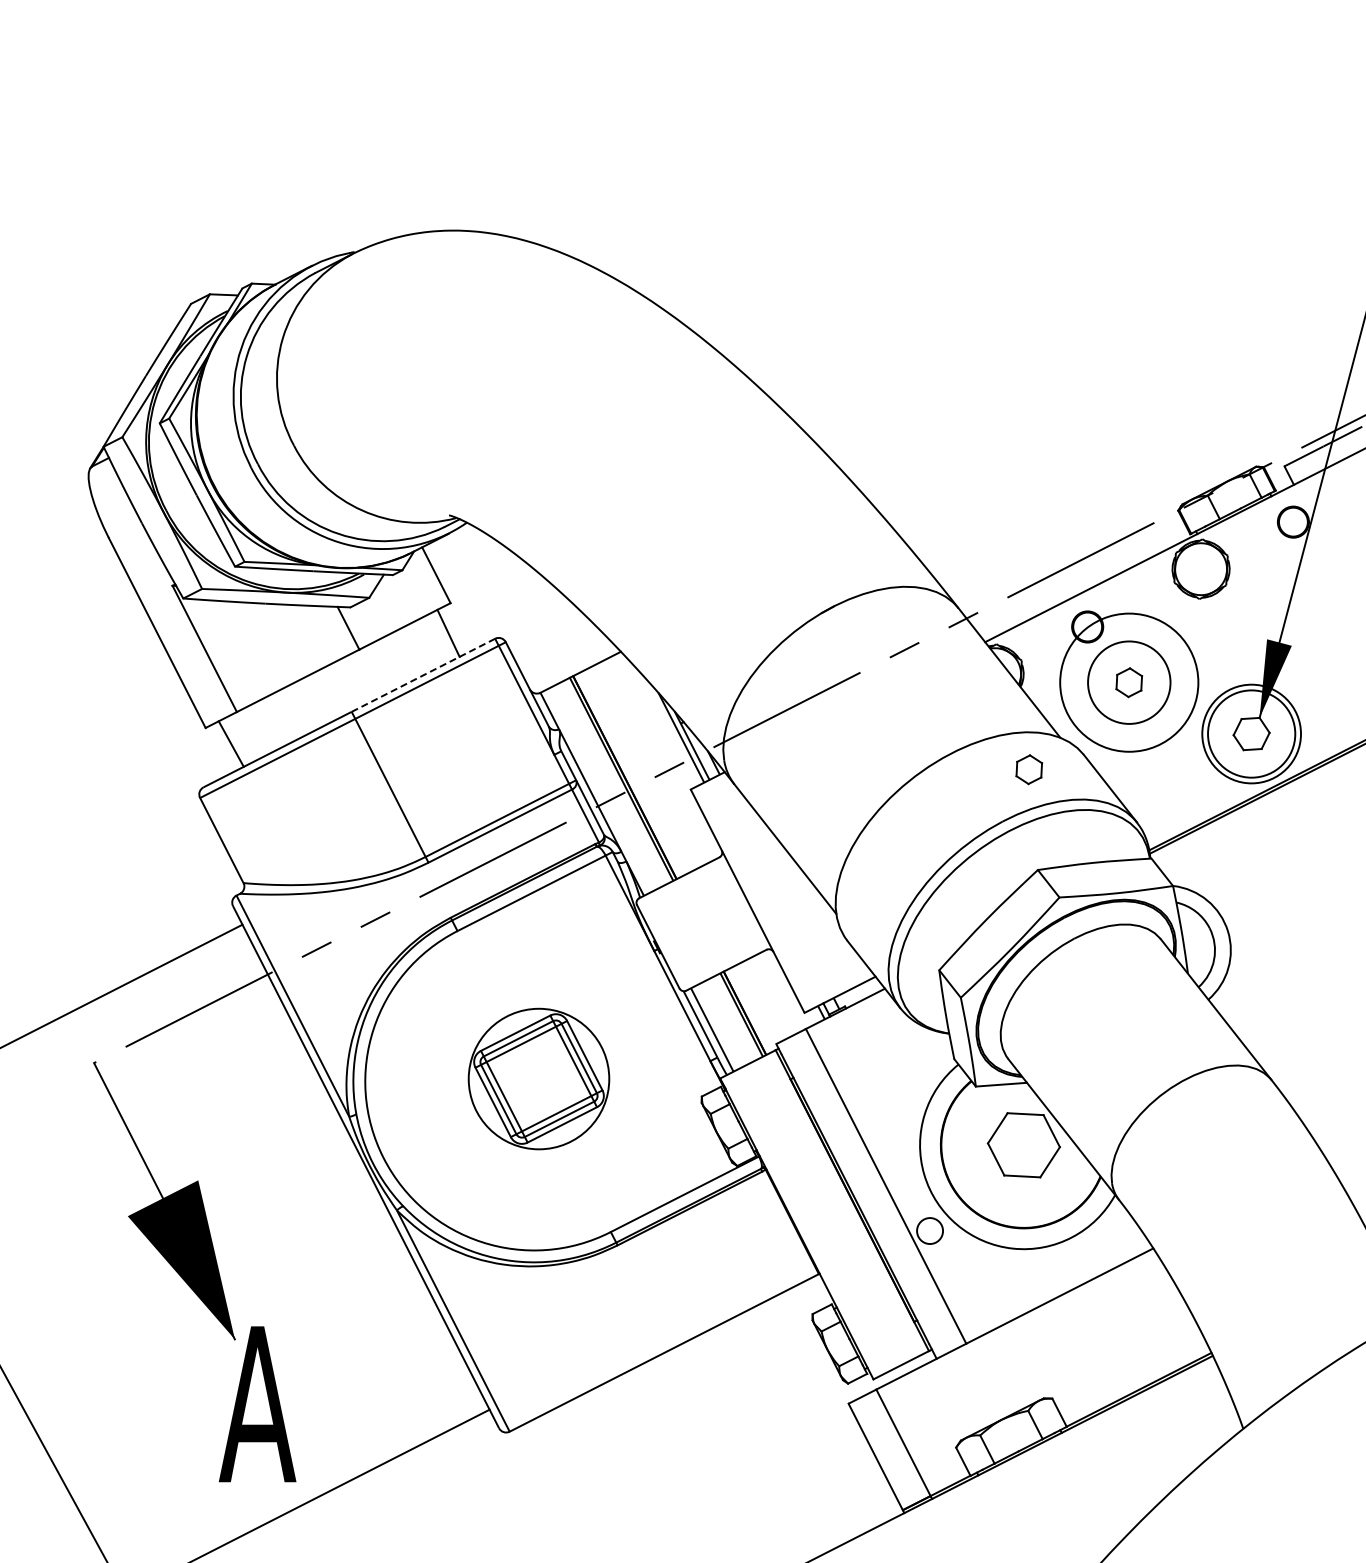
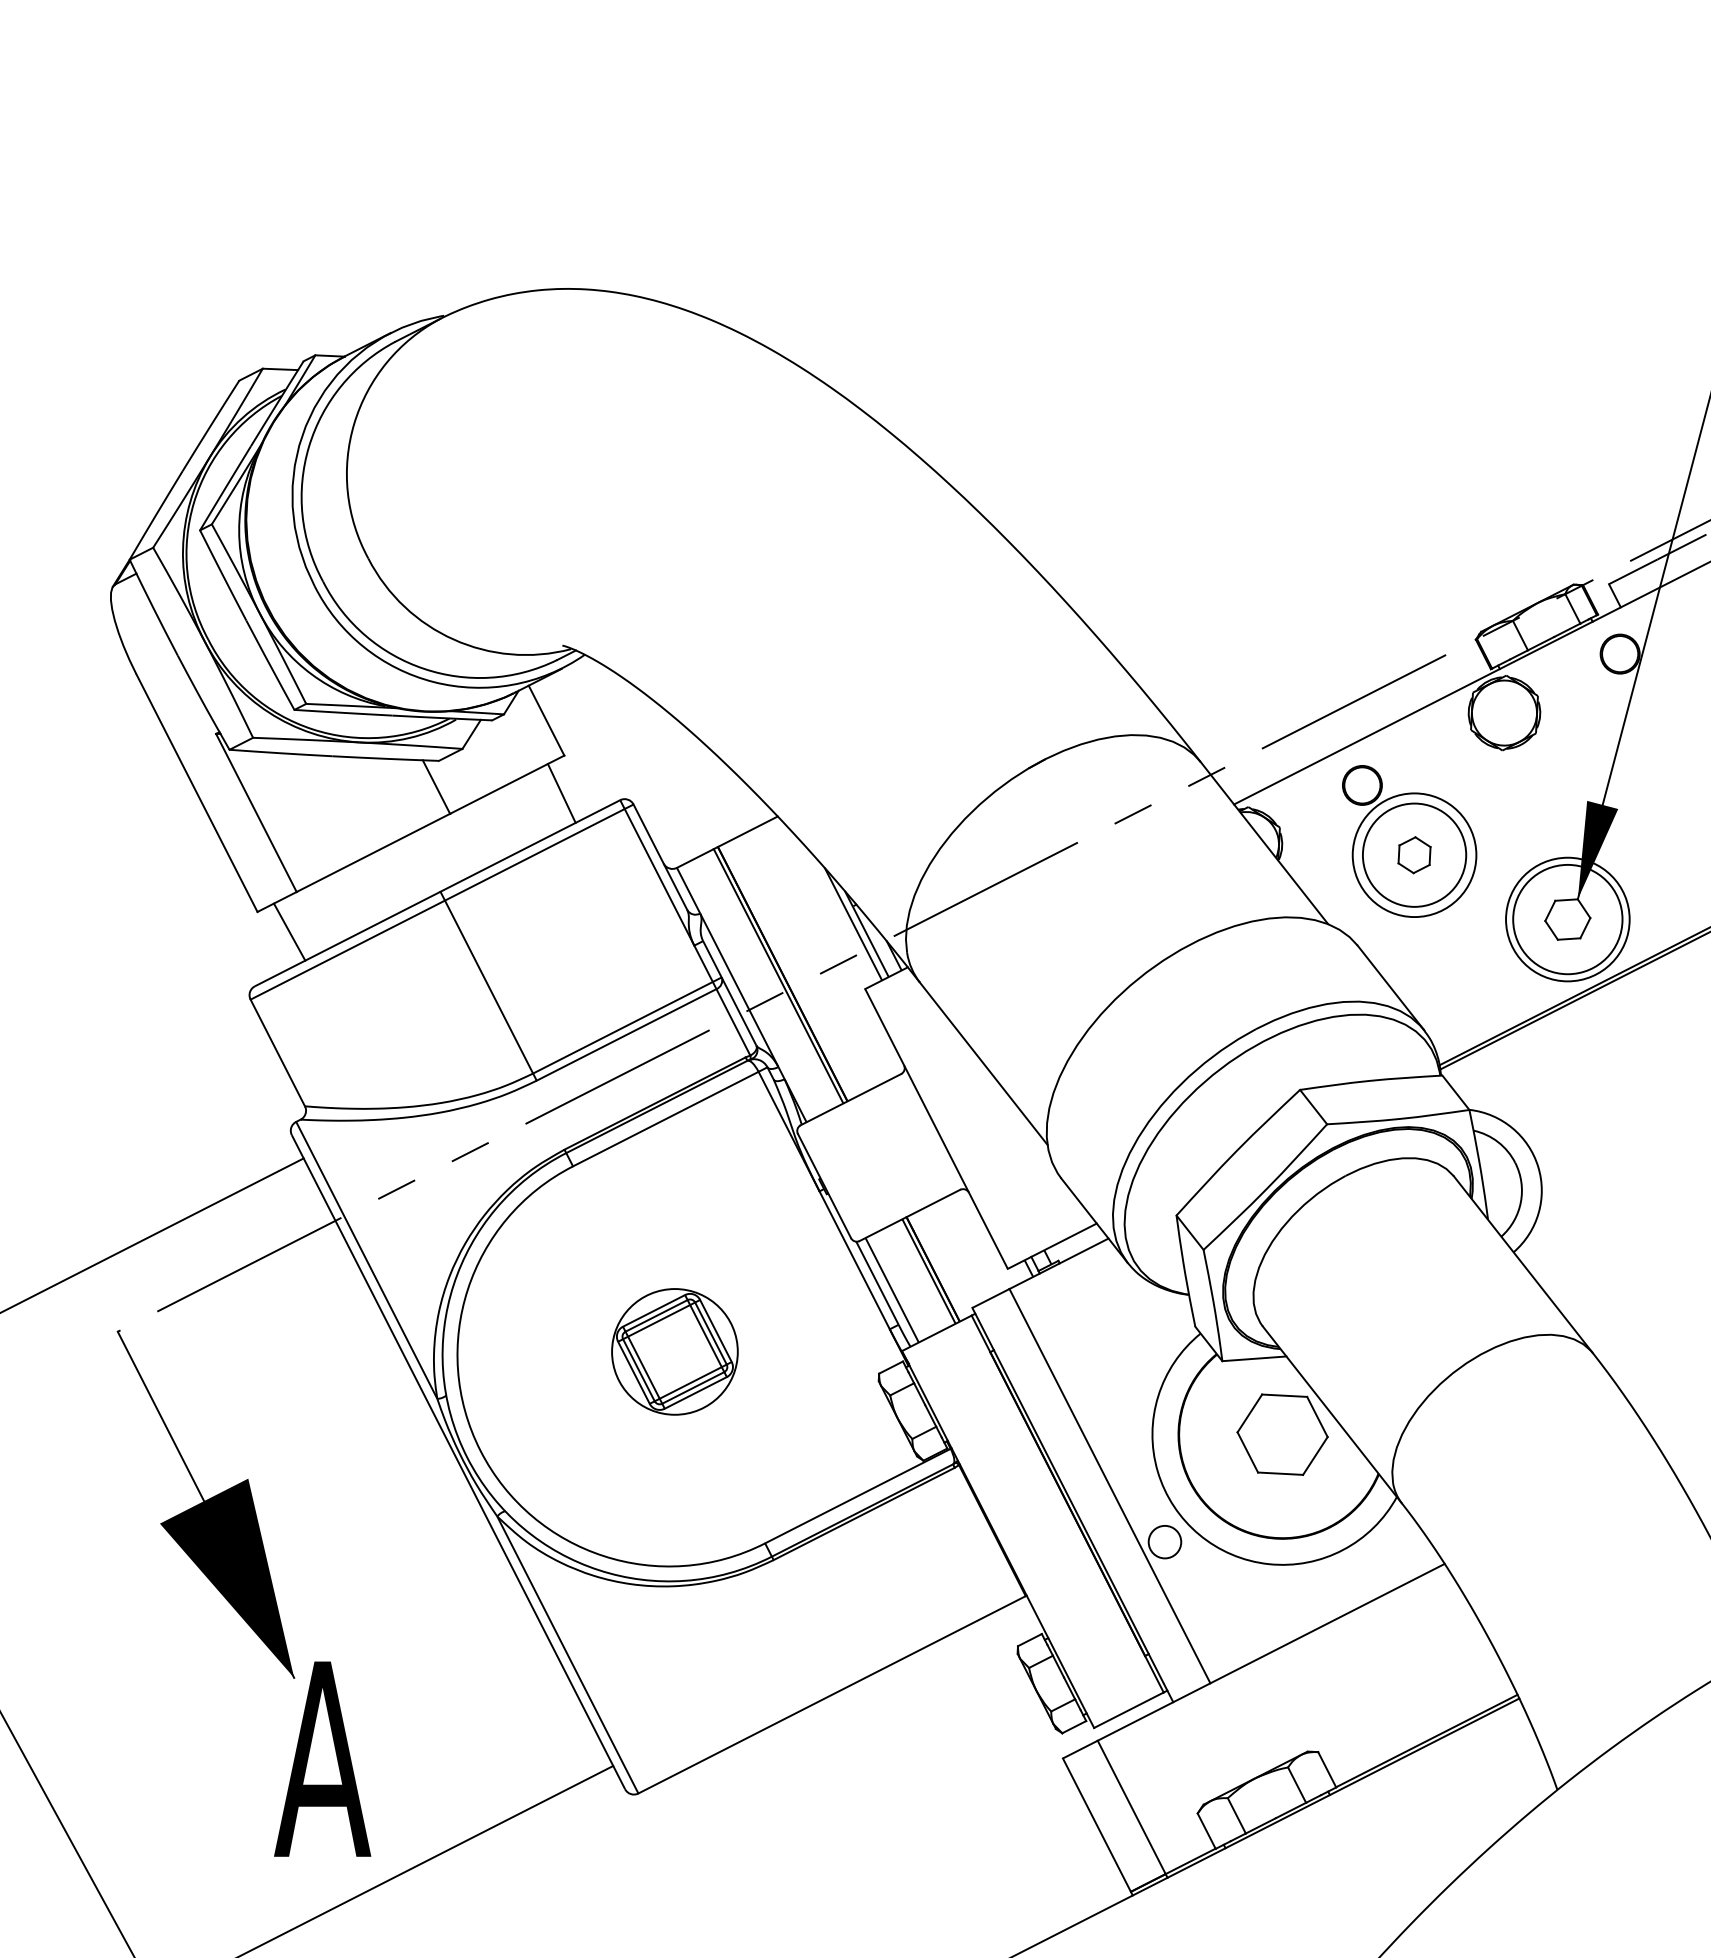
line: (423, 675) -> (530, 846), dashed -> solid
circle: (1128, 682) -> (1413, 854), size x0.71
part: (1028, 769) -> (1288, 963), removed
part: (538, 1079) -> (674, 1352), size x0.71

